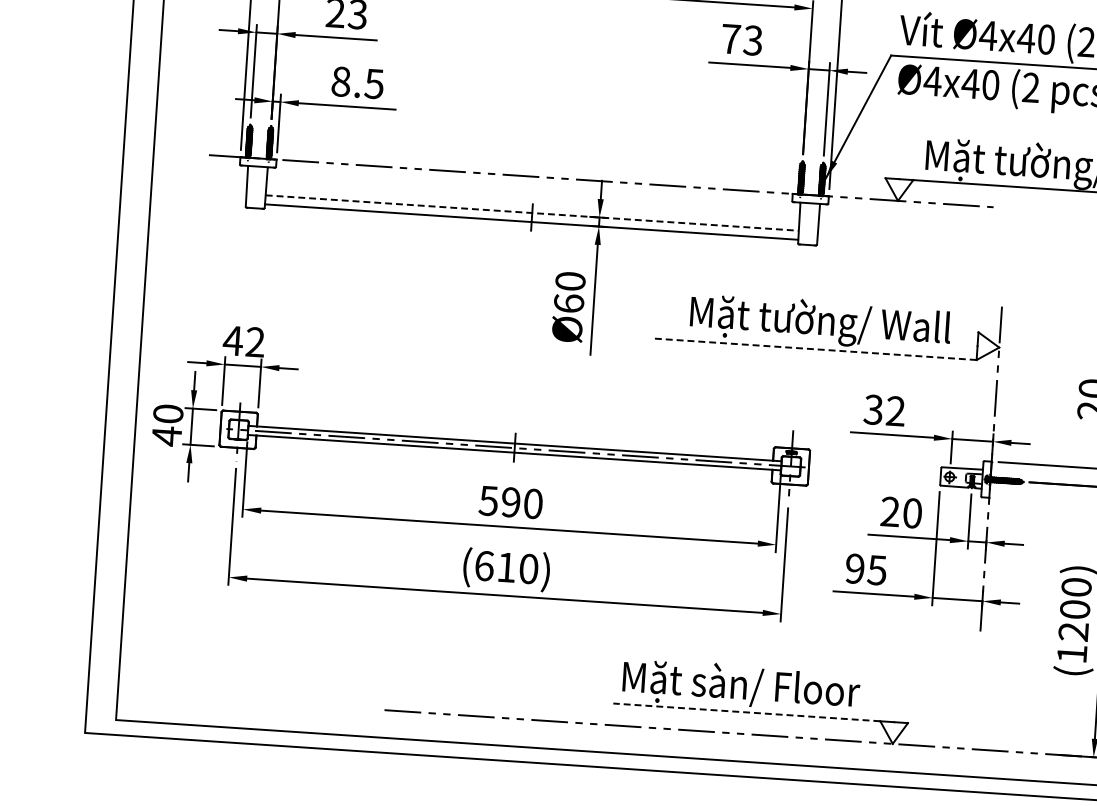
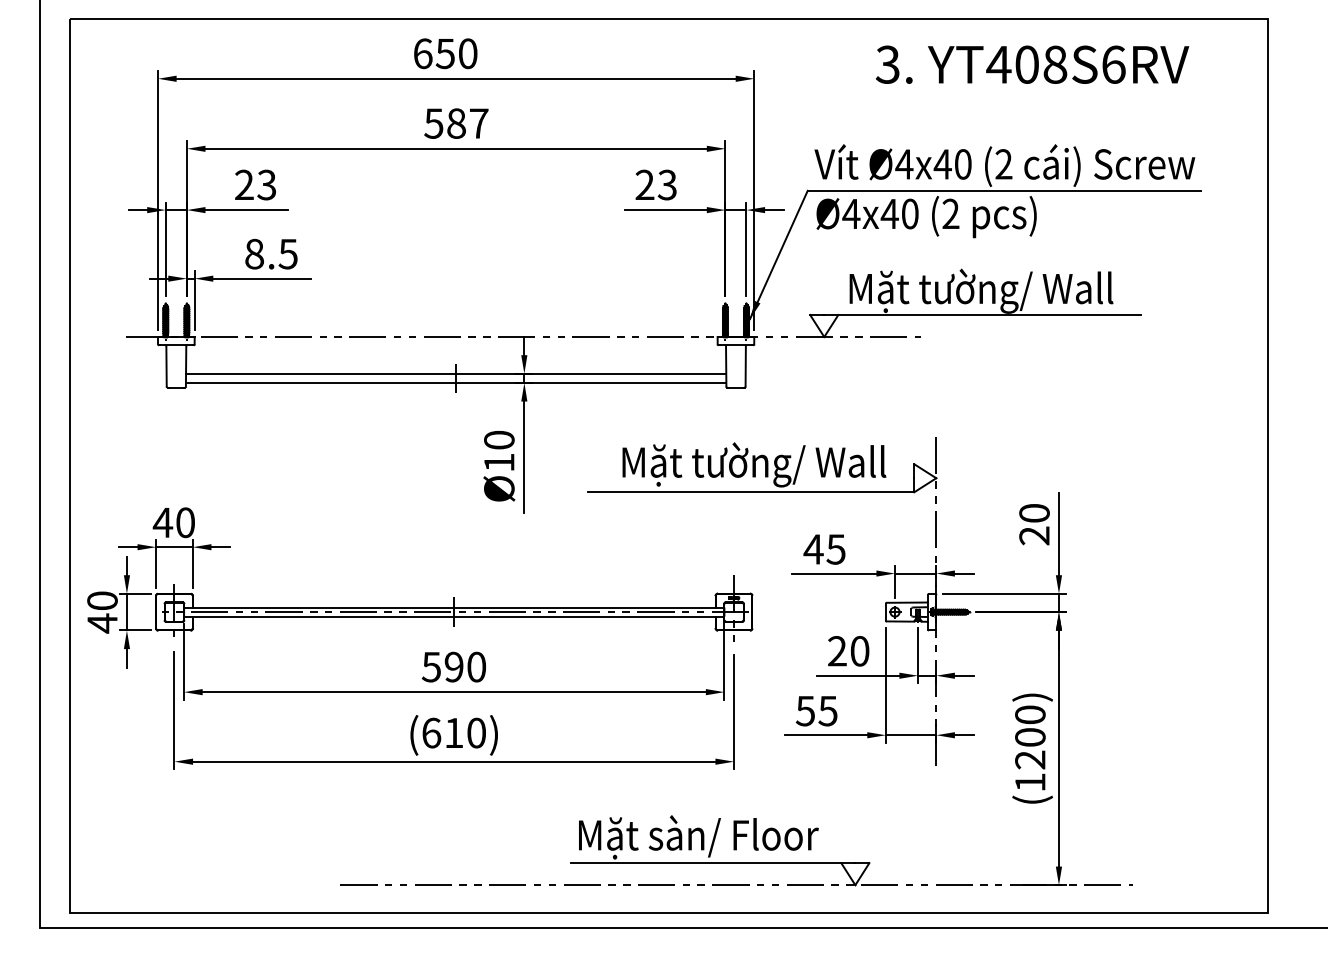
text: (730, 38) -> (644, 184), 73 -> 23
line: (532, 212) -> (456, 373), dashed -> solid
text: (569, 303) -> (499, 462), Ø60 -> Ø10
text: (255, 342) -> (185, 522), 42 -> 40
line: (814, 349) -> (750, 492), dashed -> solid
text: (884, 410) -> (824, 549), 32 -> 45
text: (853, 568) -> (804, 710), 95 -> 55
line: (746, 712) -> (705, 863), dashed -> solid

